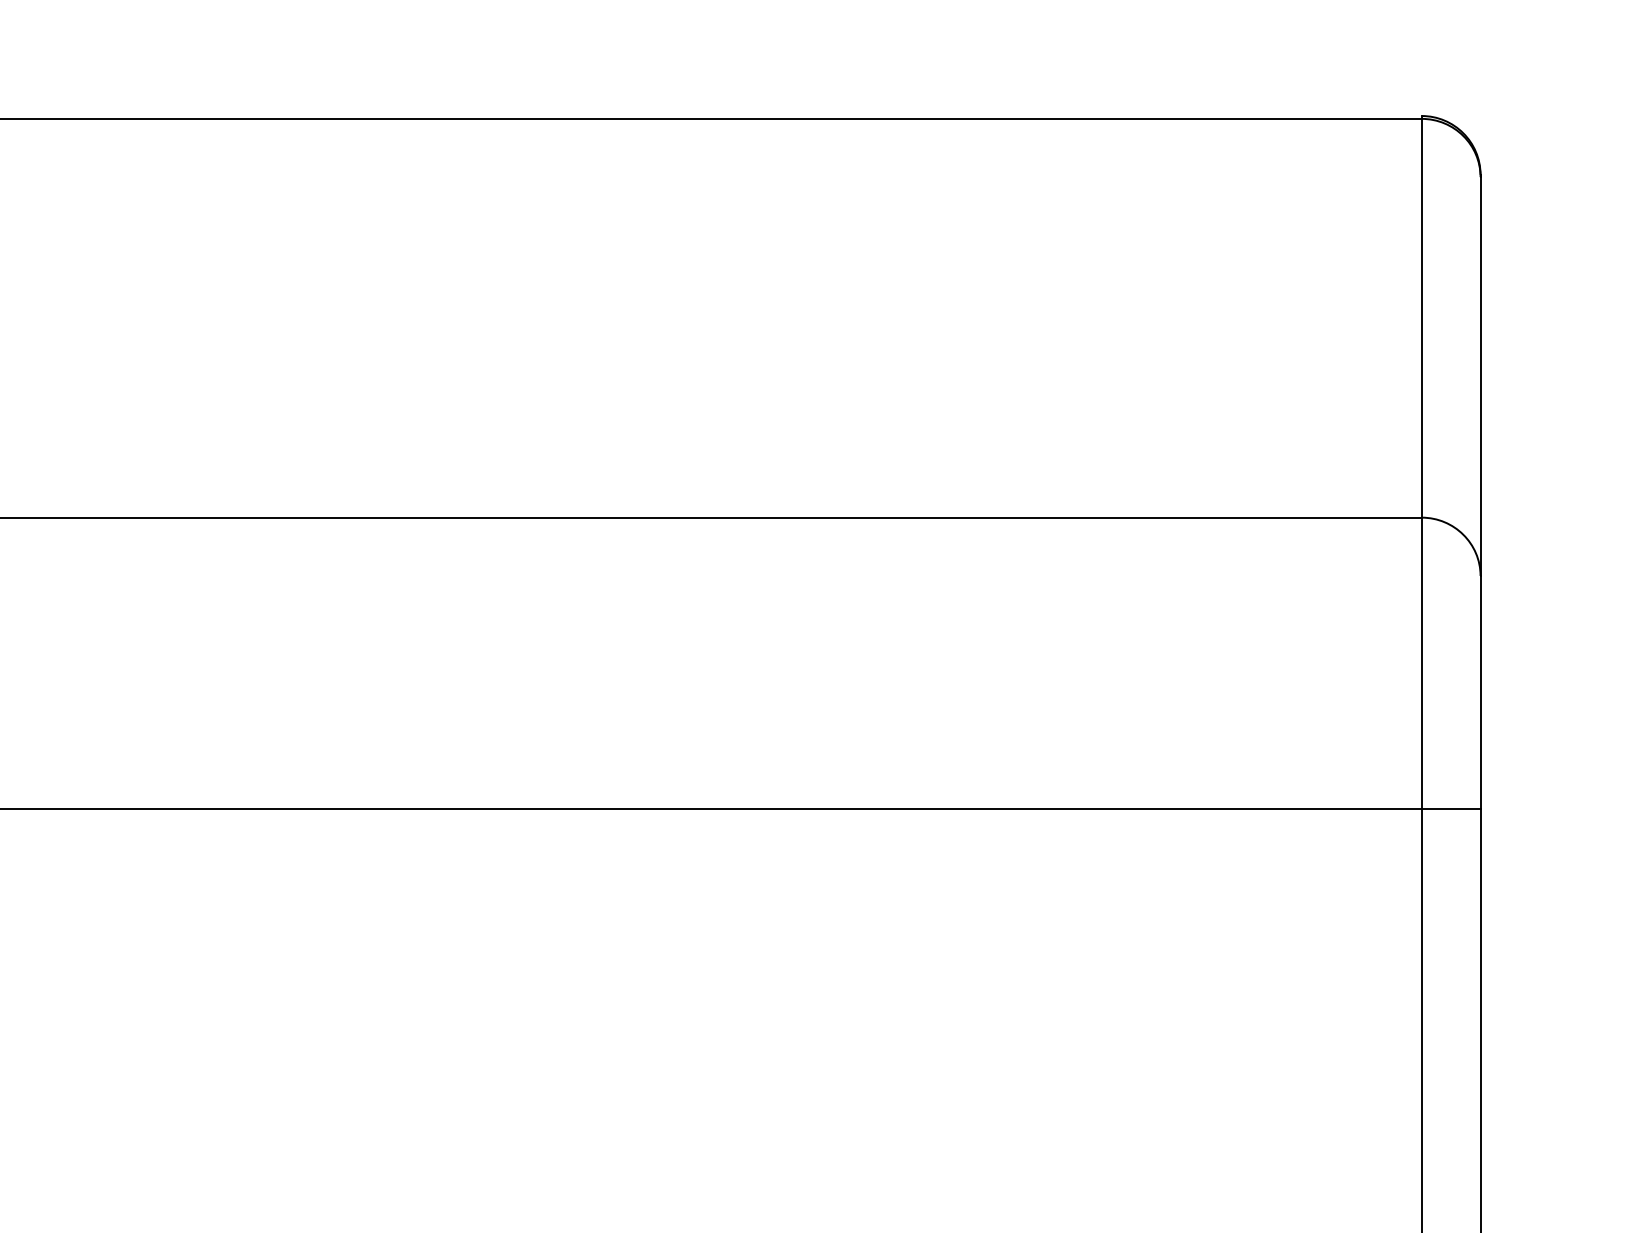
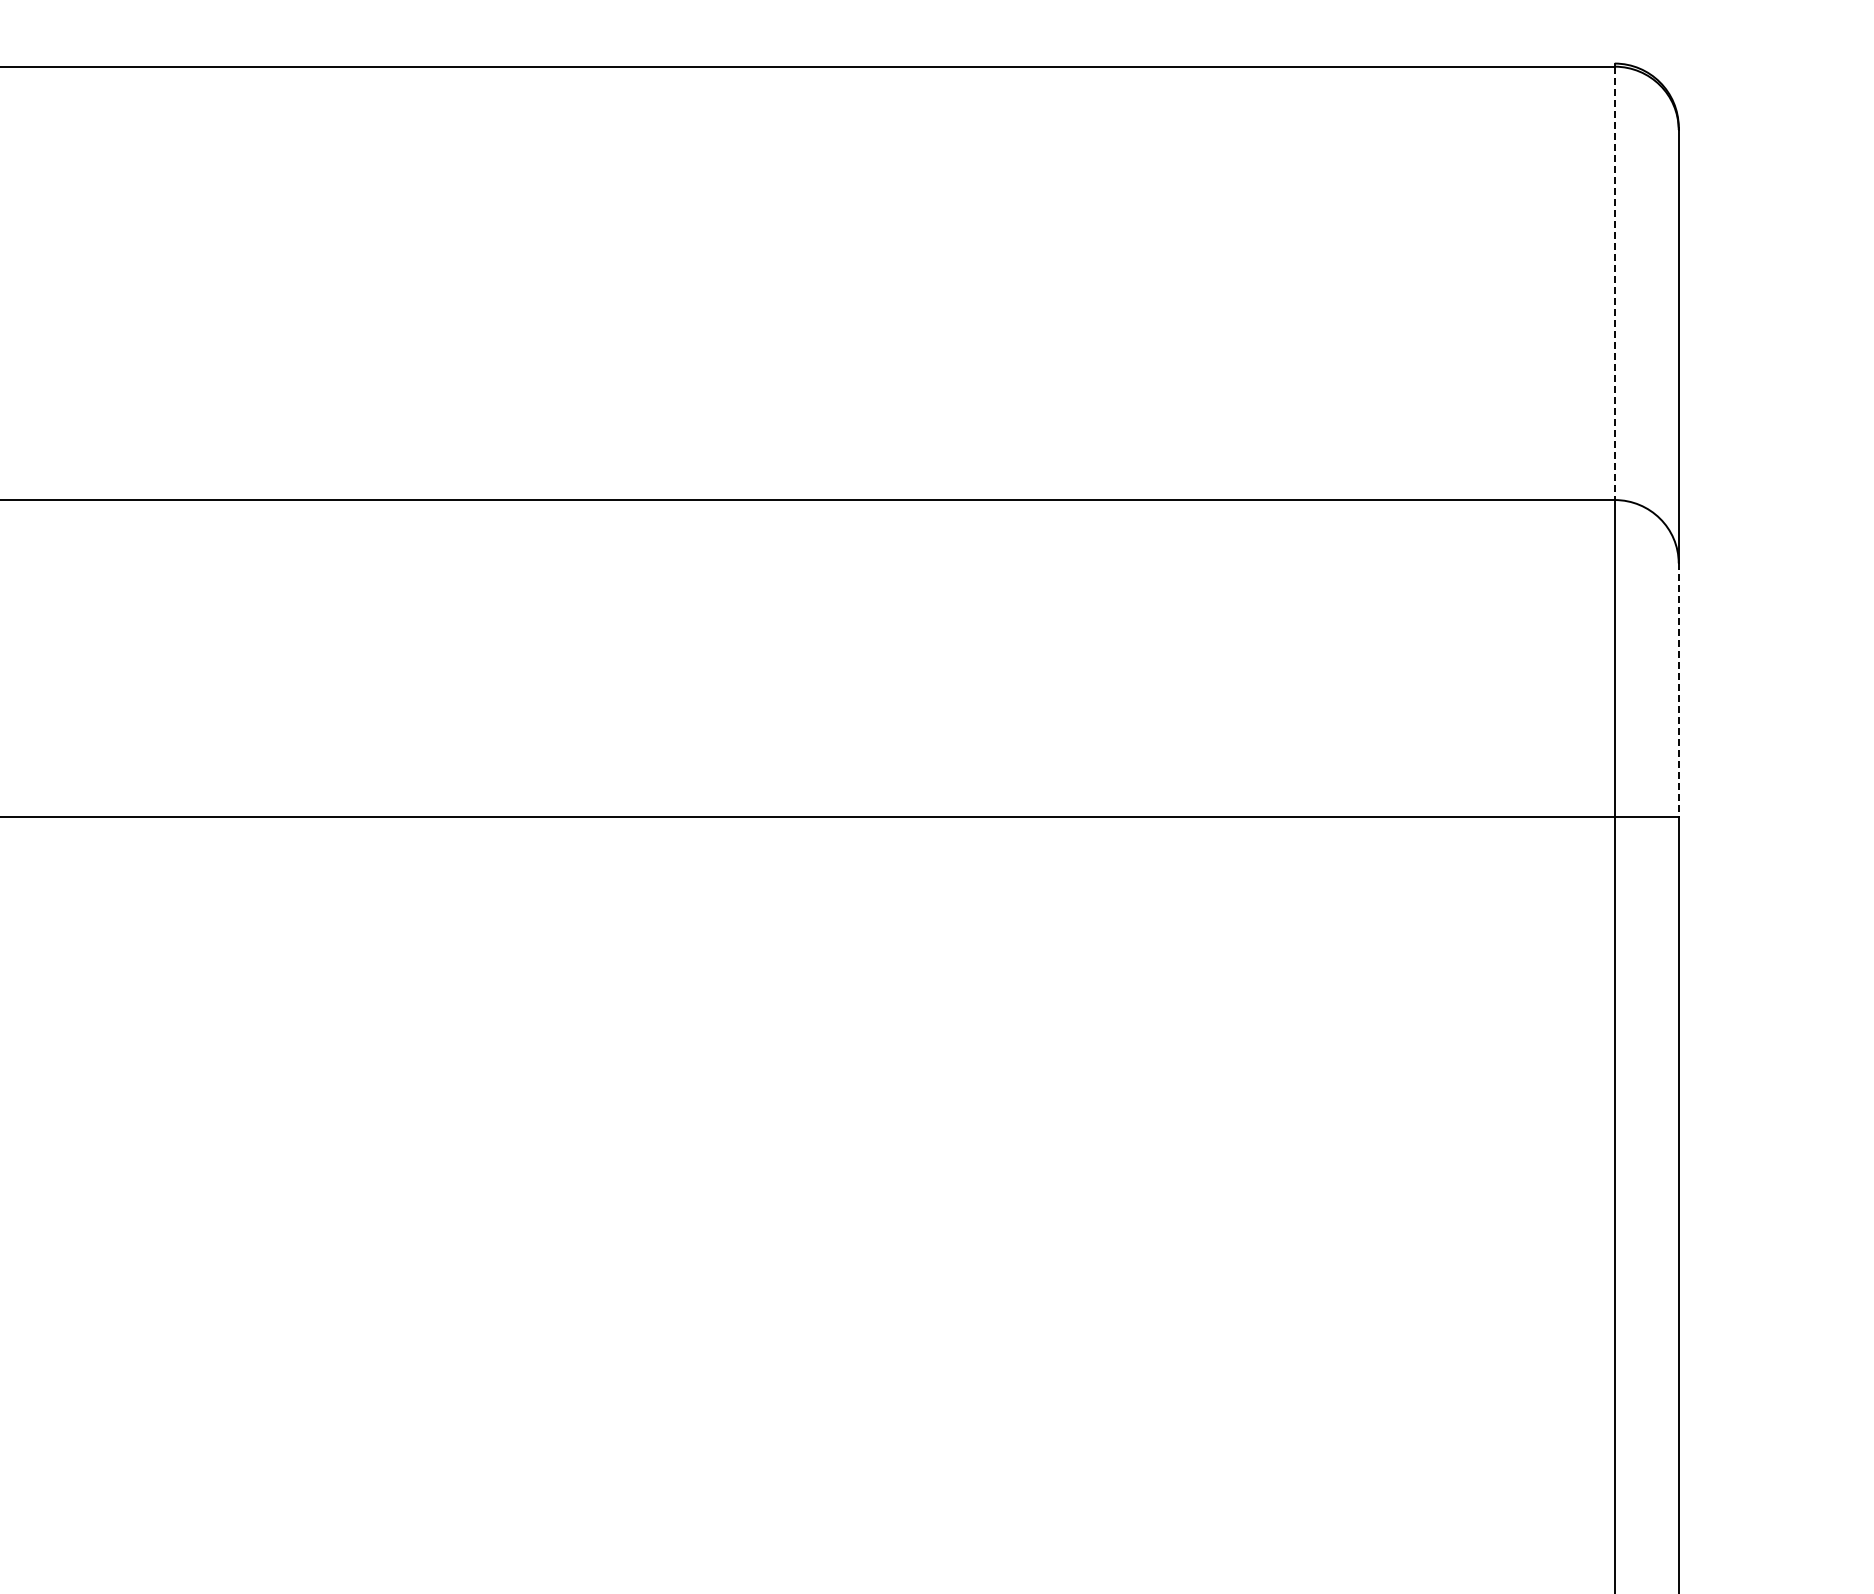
line: (1421, 318) -> (1614, 283), solid -> dashed
line: (1480, 692) -> (1678, 690), solid -> dashed

